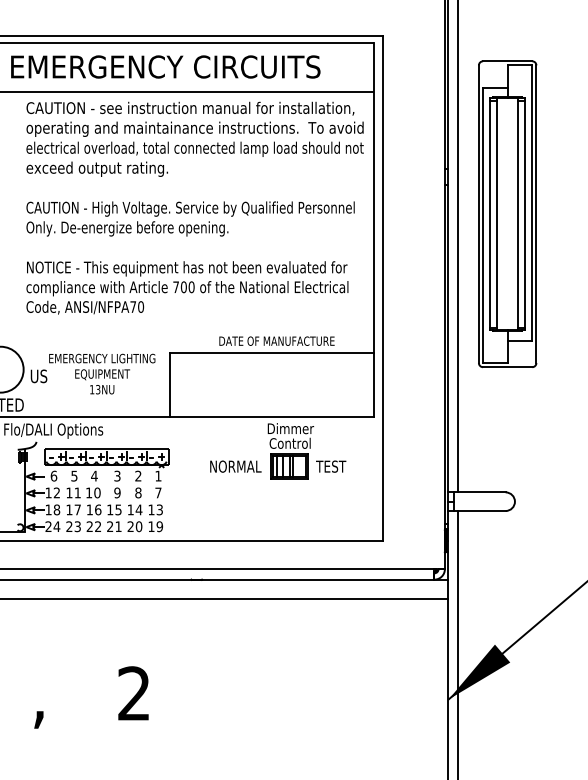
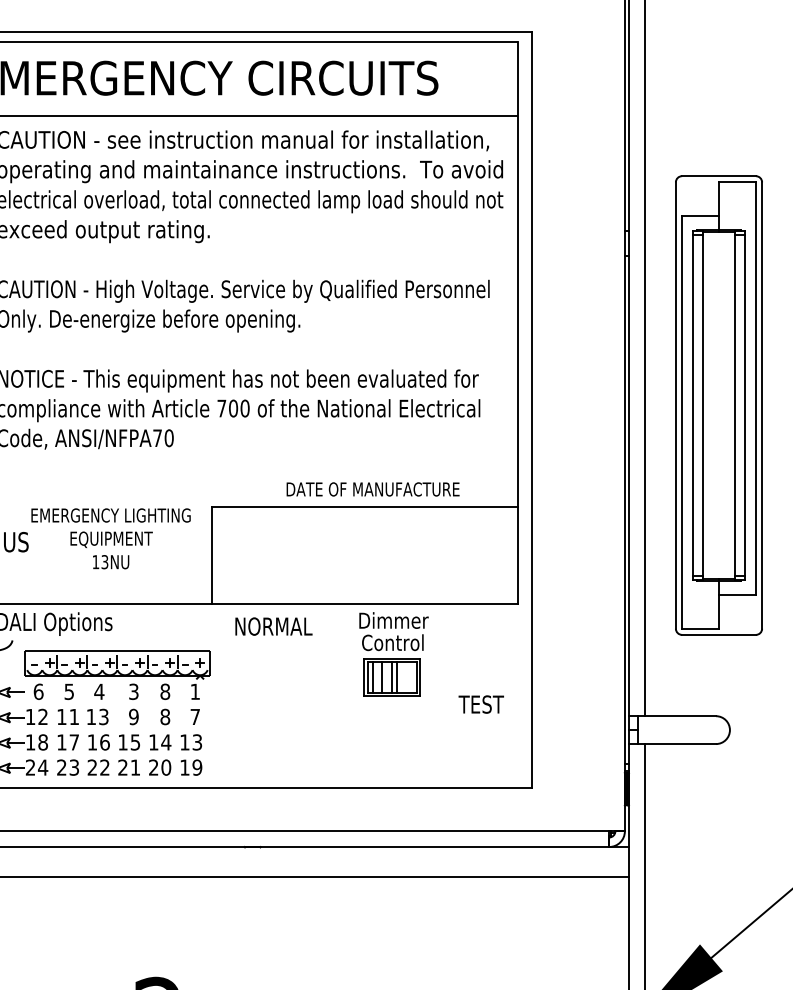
part: (507, 214) -> (718, 405), moved
text: (235, 466) -> (273, 626), moved
text: (331, 466) -> (481, 704), moved
text: (138, 475) -> (165, 690), 2 -> 8
text: (97, 492) -> (103, 716), 10 -> 13

